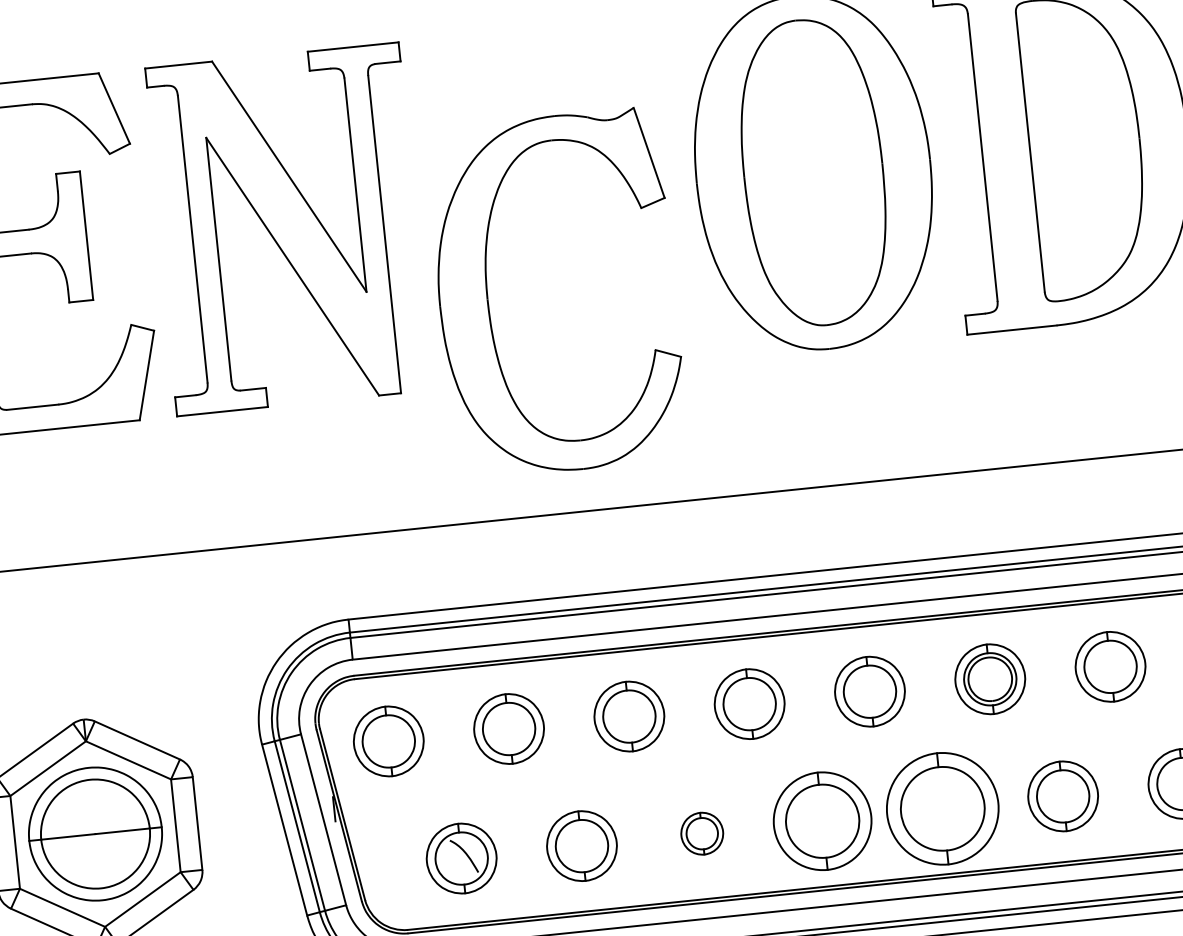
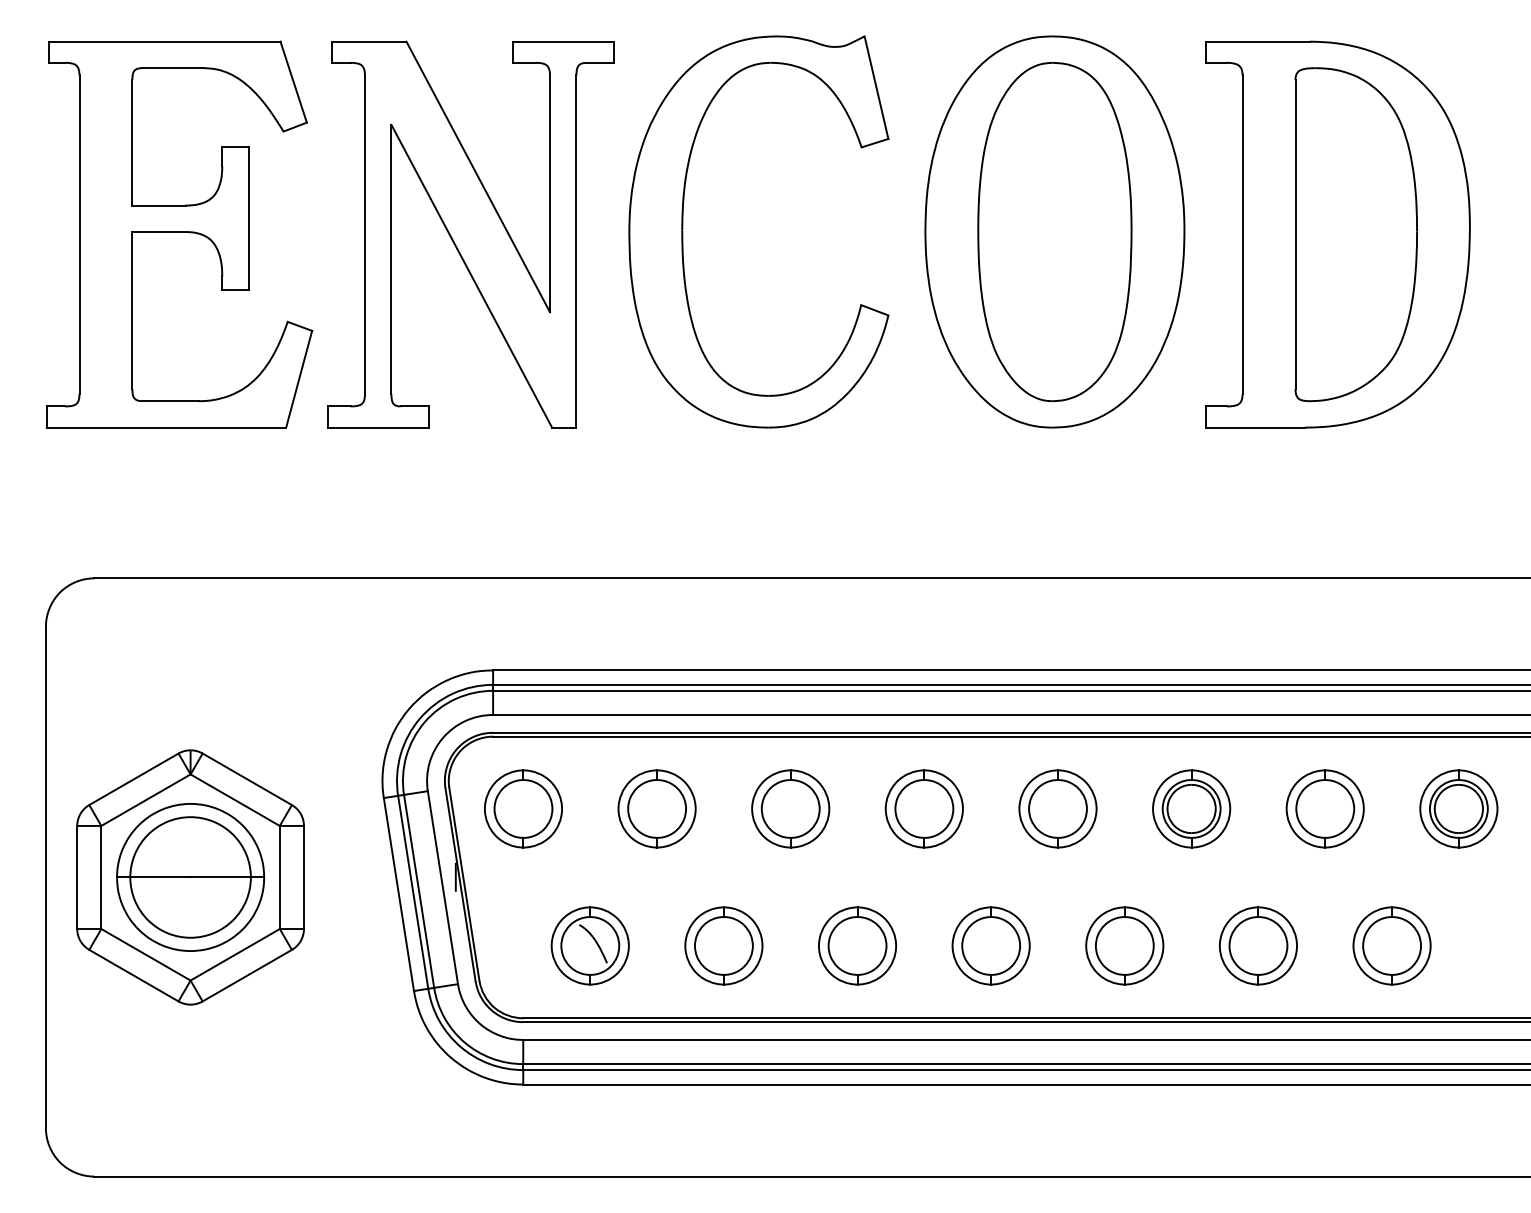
part: (488, 300) -> (683, 231), moved
part: (942, 808) -> (1124, 945), size x0.62
part: (821, 820) -> (990, 945), size x0.71
part: (702, 833) -> (857, 945), size x1.67

